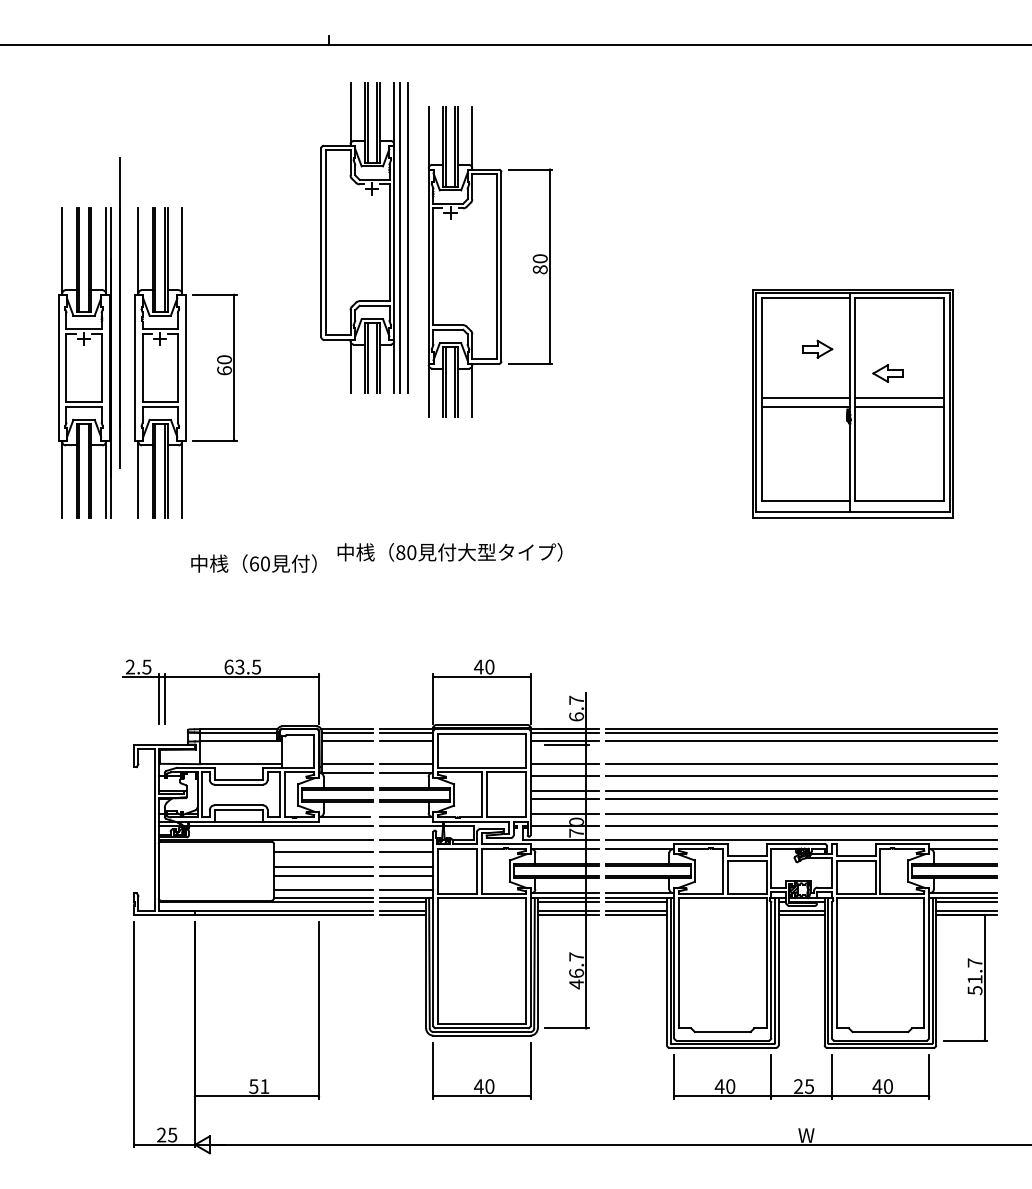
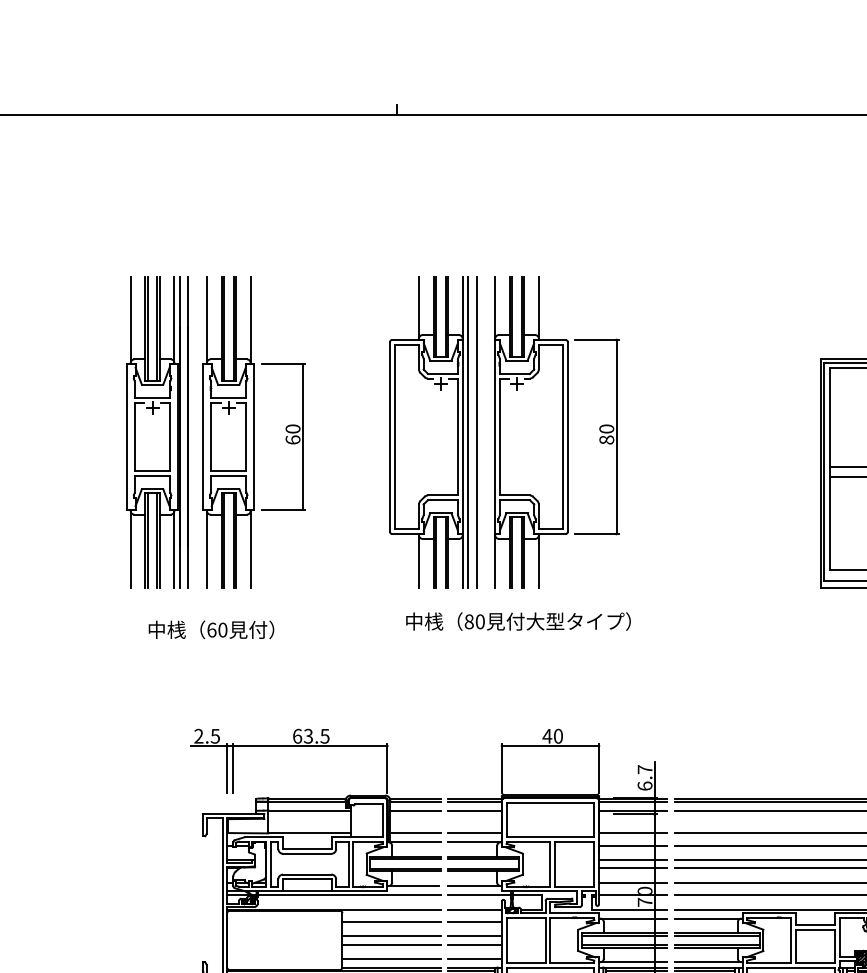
part: (364, 237) -> (433, 431), moved
part: (489, 261) -> (556, 431), moved
line: (119, 312) -> (188, 431), moved
text: (253, 563) -> (211, 629), moved

